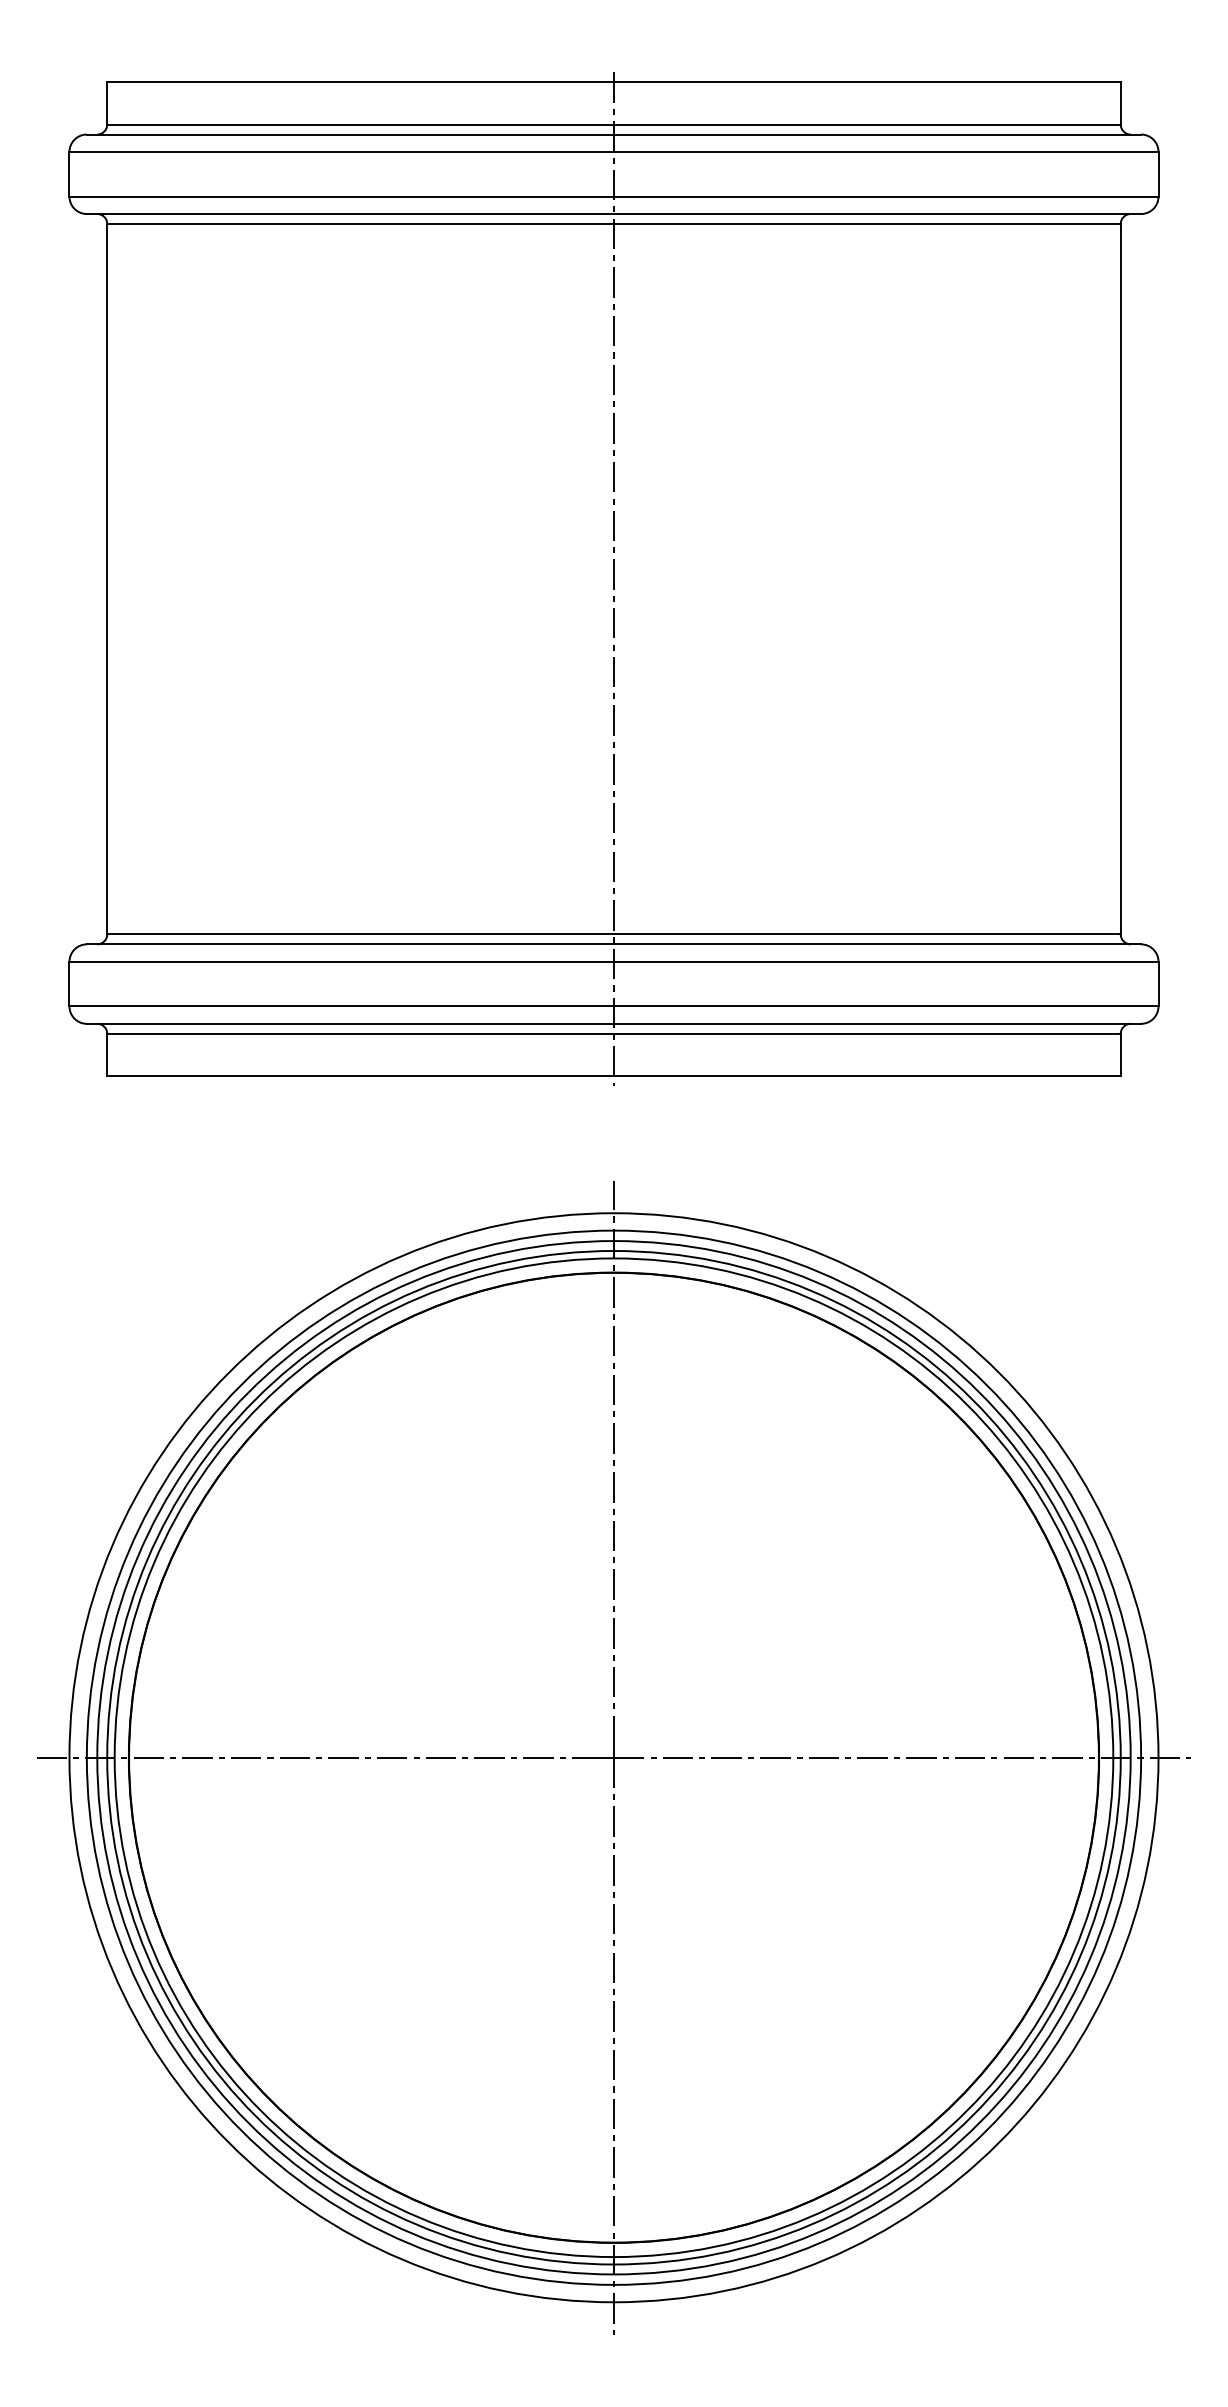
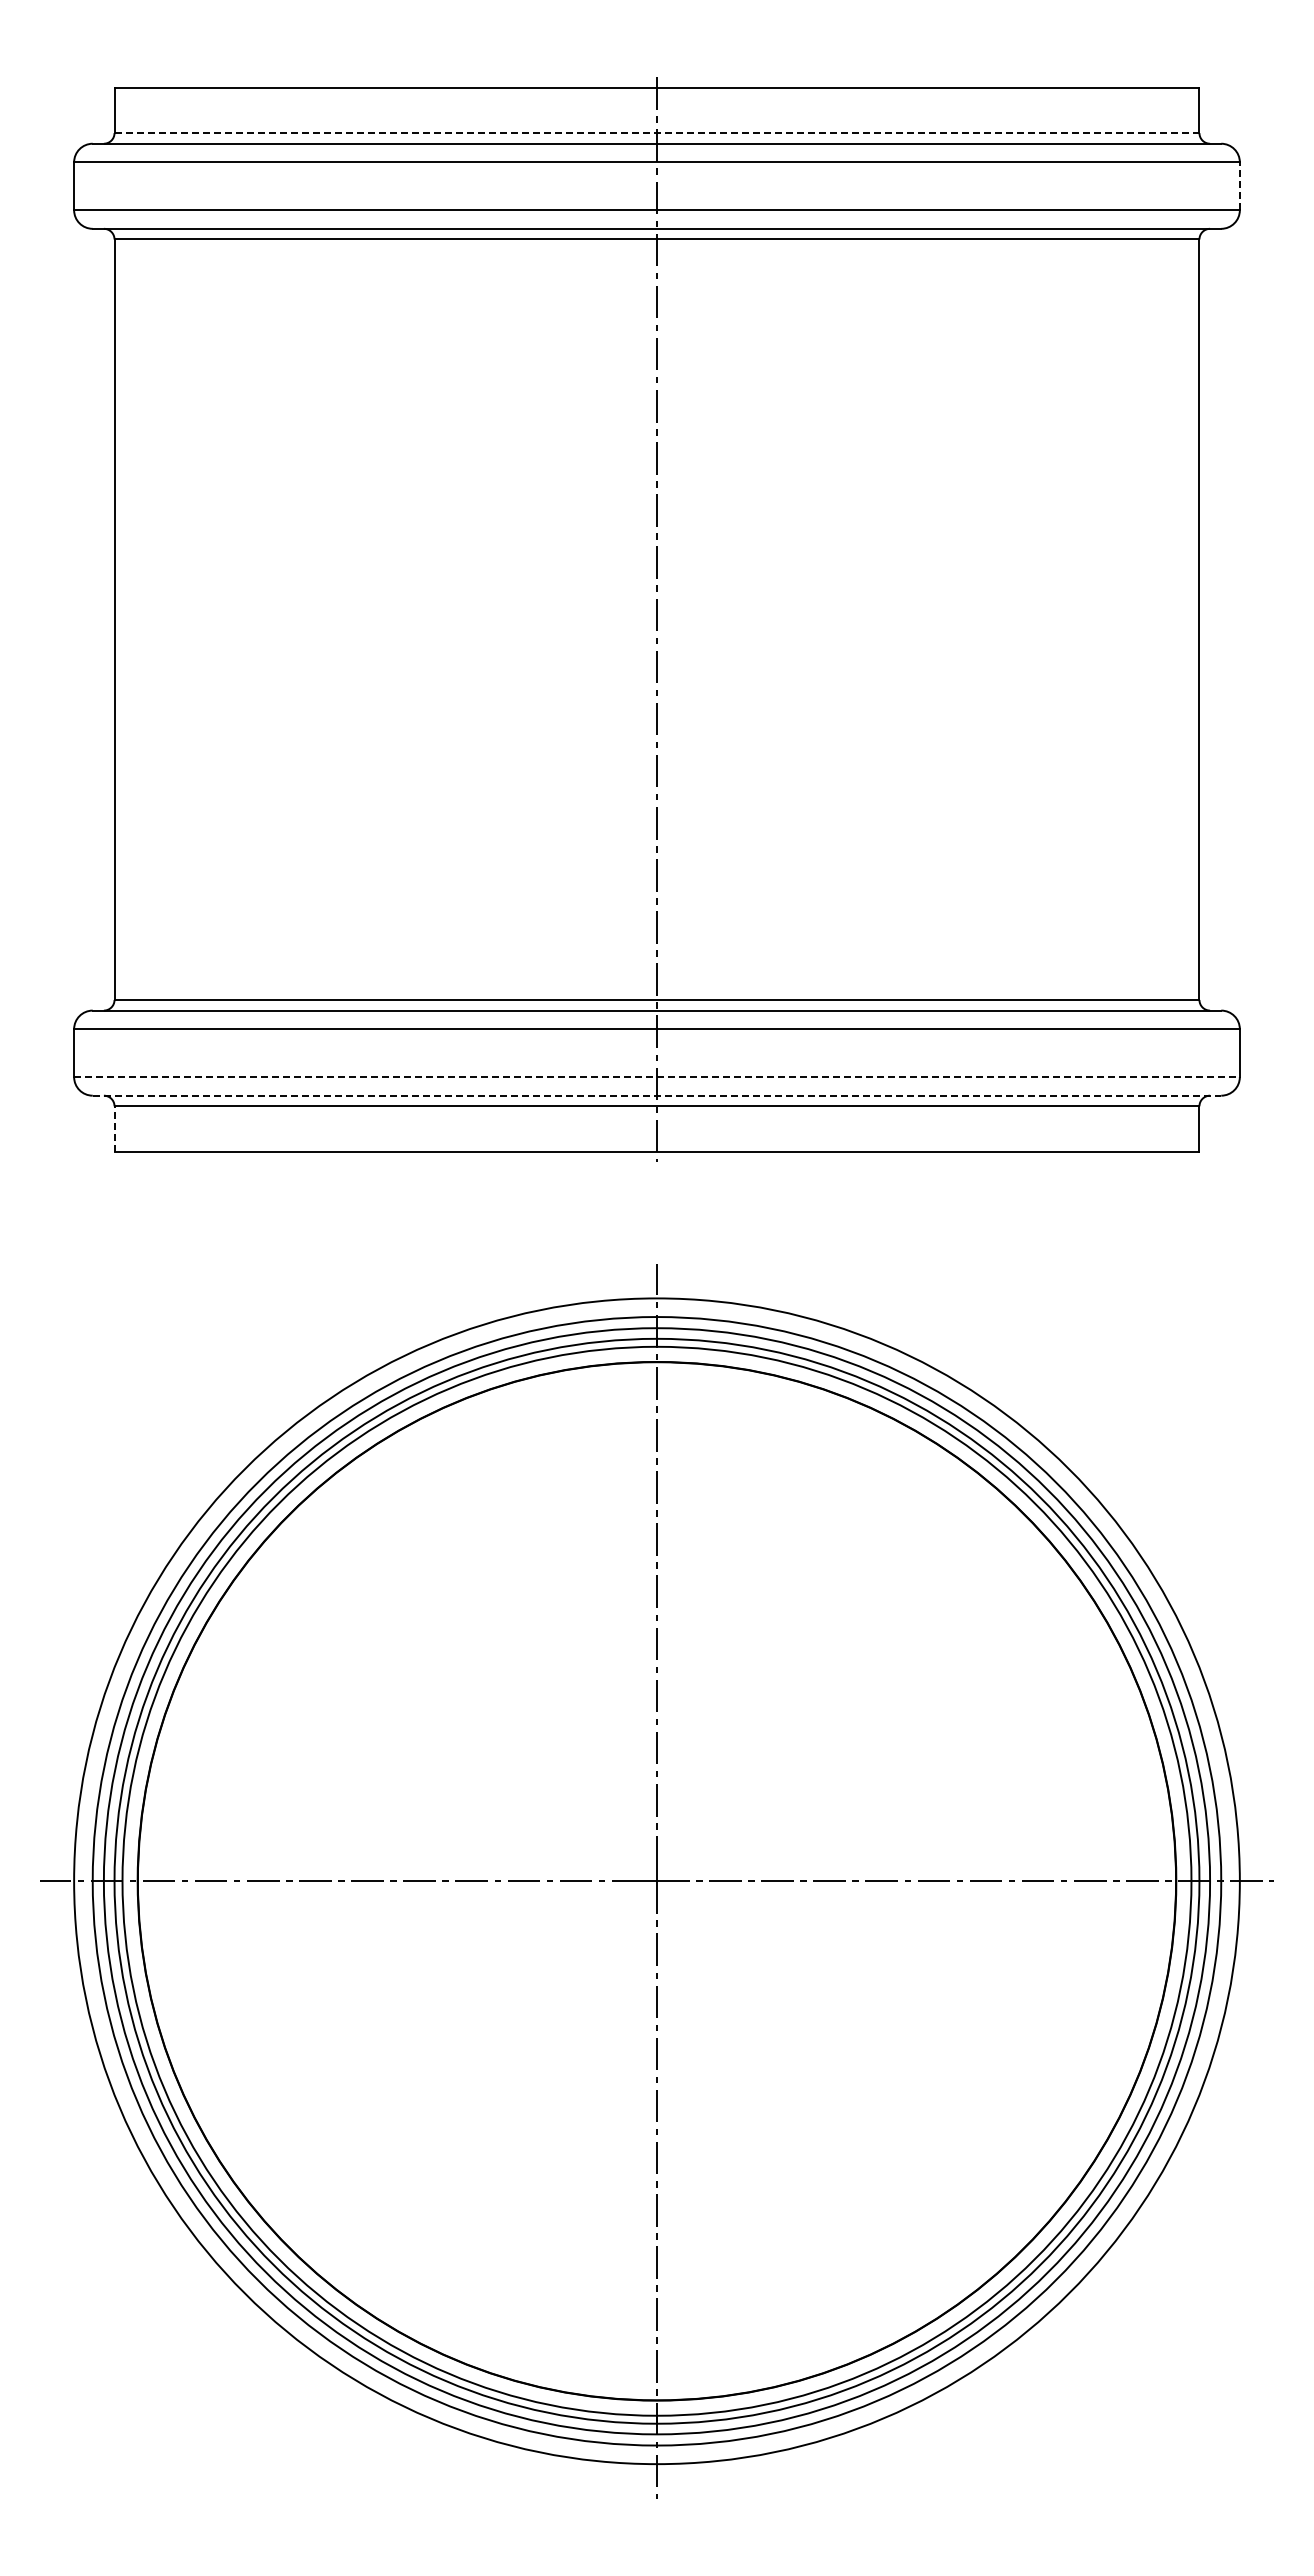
line: (614, 124) -> (657, 133), solid -> dashed
line: (1158, 174) -> (1239, 186), solid -> dashed
line: (614, 1006) -> (657, 1077), solid -> dashed
line: (614, 1023) -> (657, 1095), solid -> dashed
line: (107, 1054) -> (114, 1128), solid -> dashed

